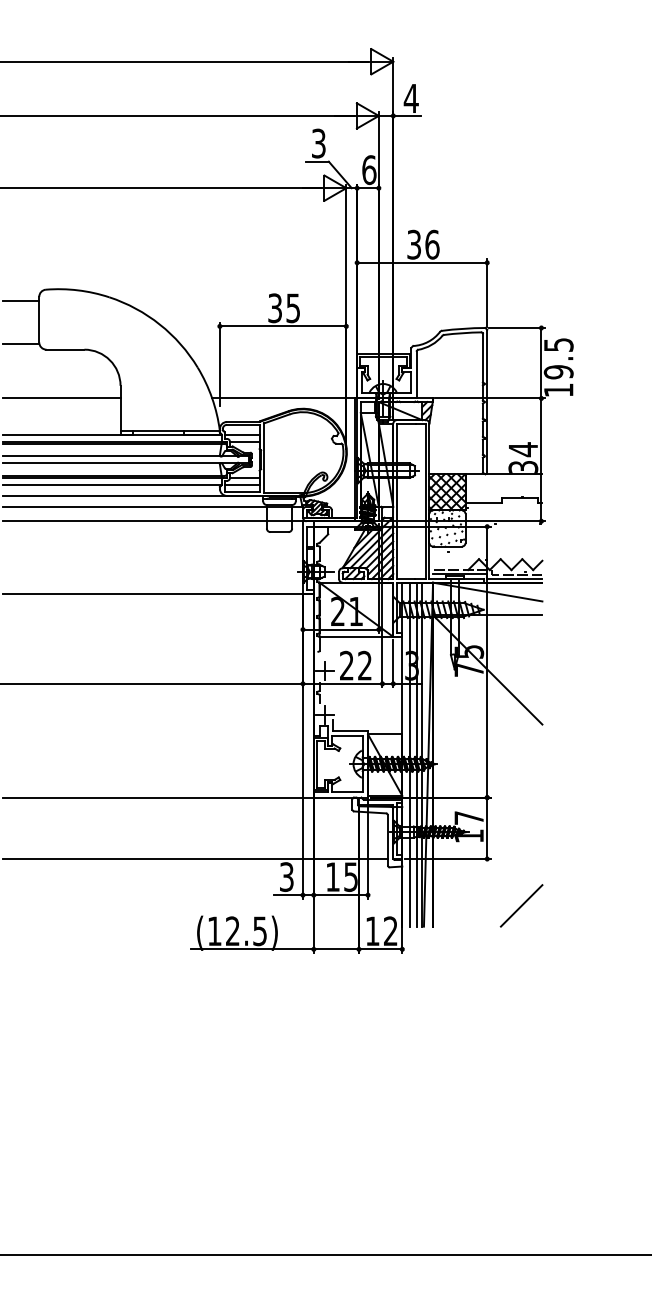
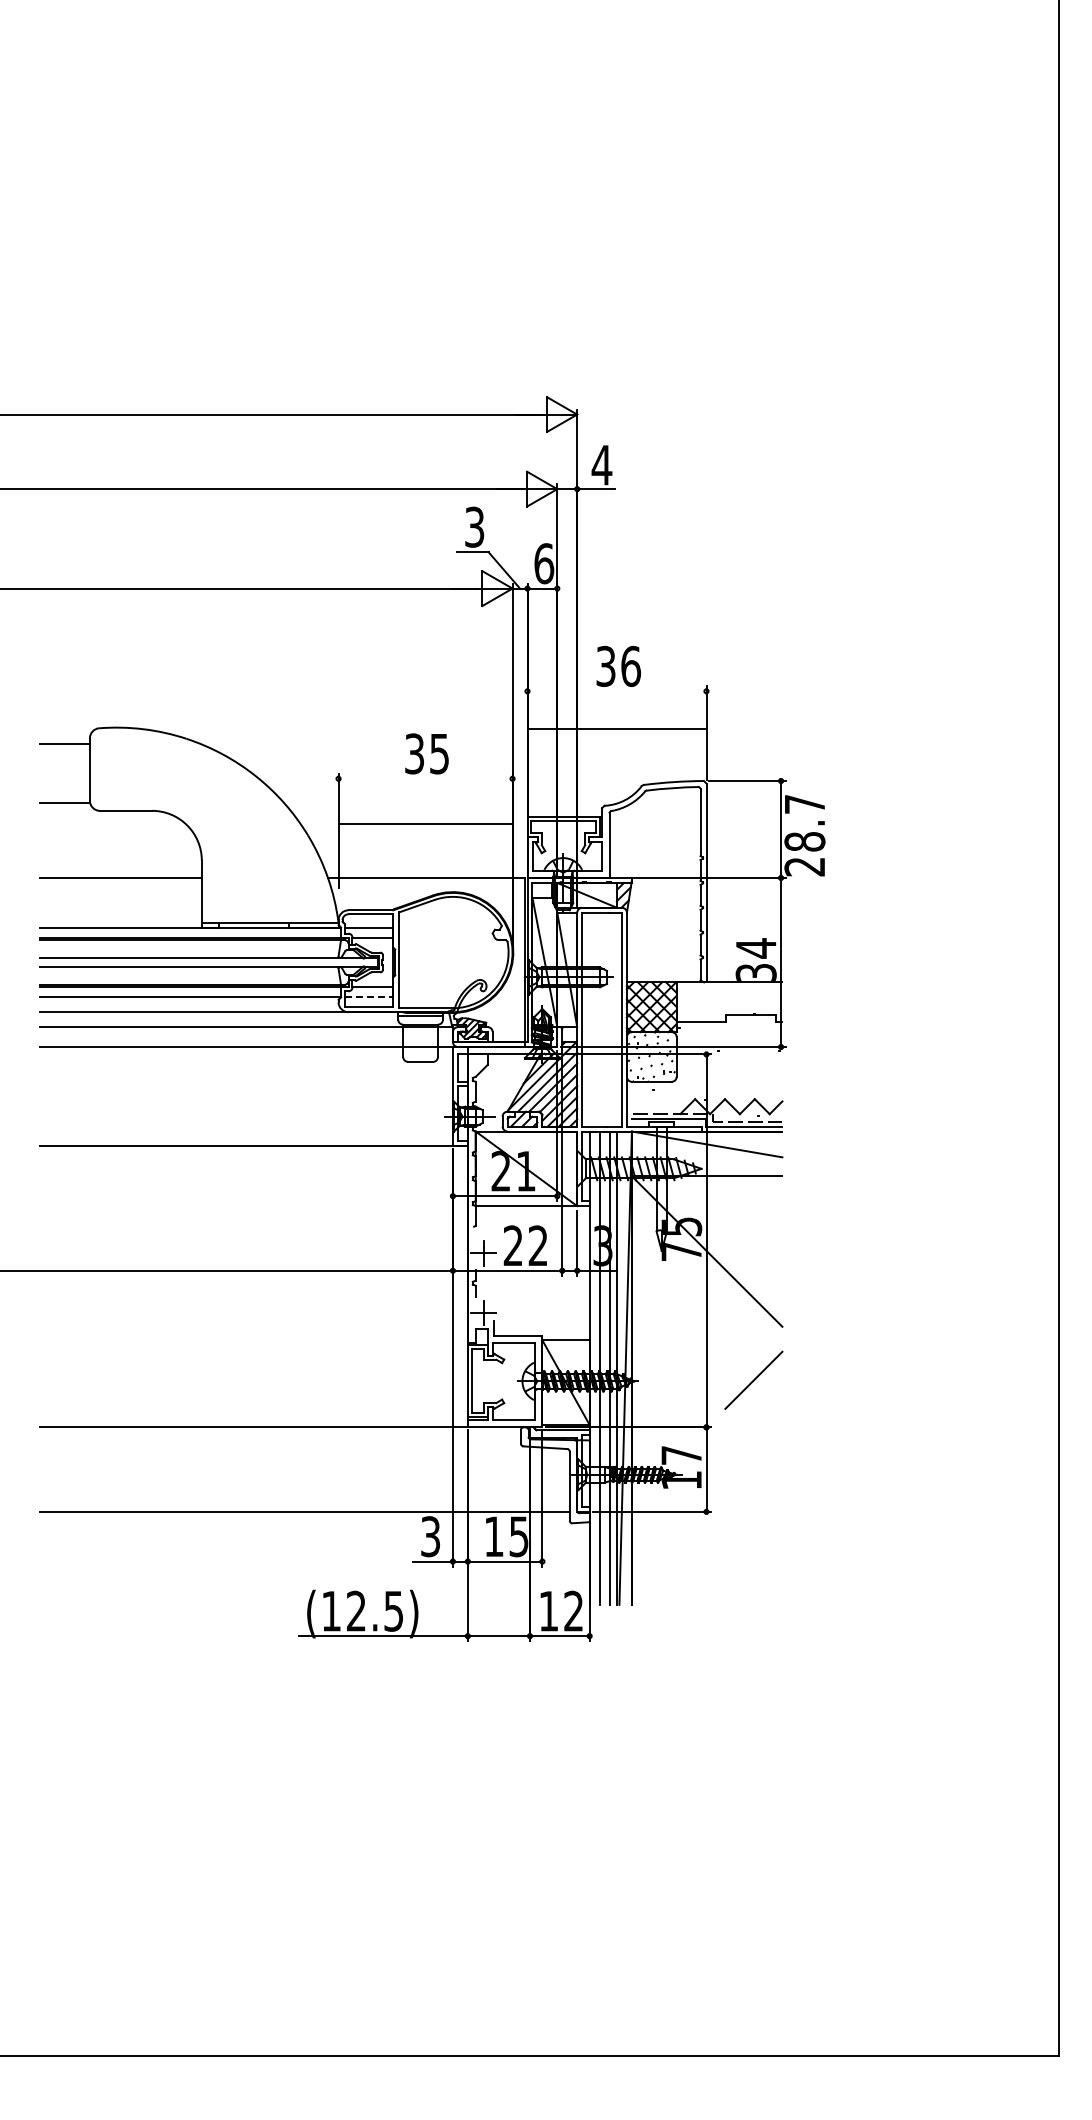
line: (421, 262) -> (616, 729), moved
line: (283, 326) -> (425, 823), moved
text: (558, 367) -> (804, 835), 19.5 -> 28.7
line: (242, 485) -> (369, 997), solid -> dashed
line: (521, 905) -> (753, 1379), moved

